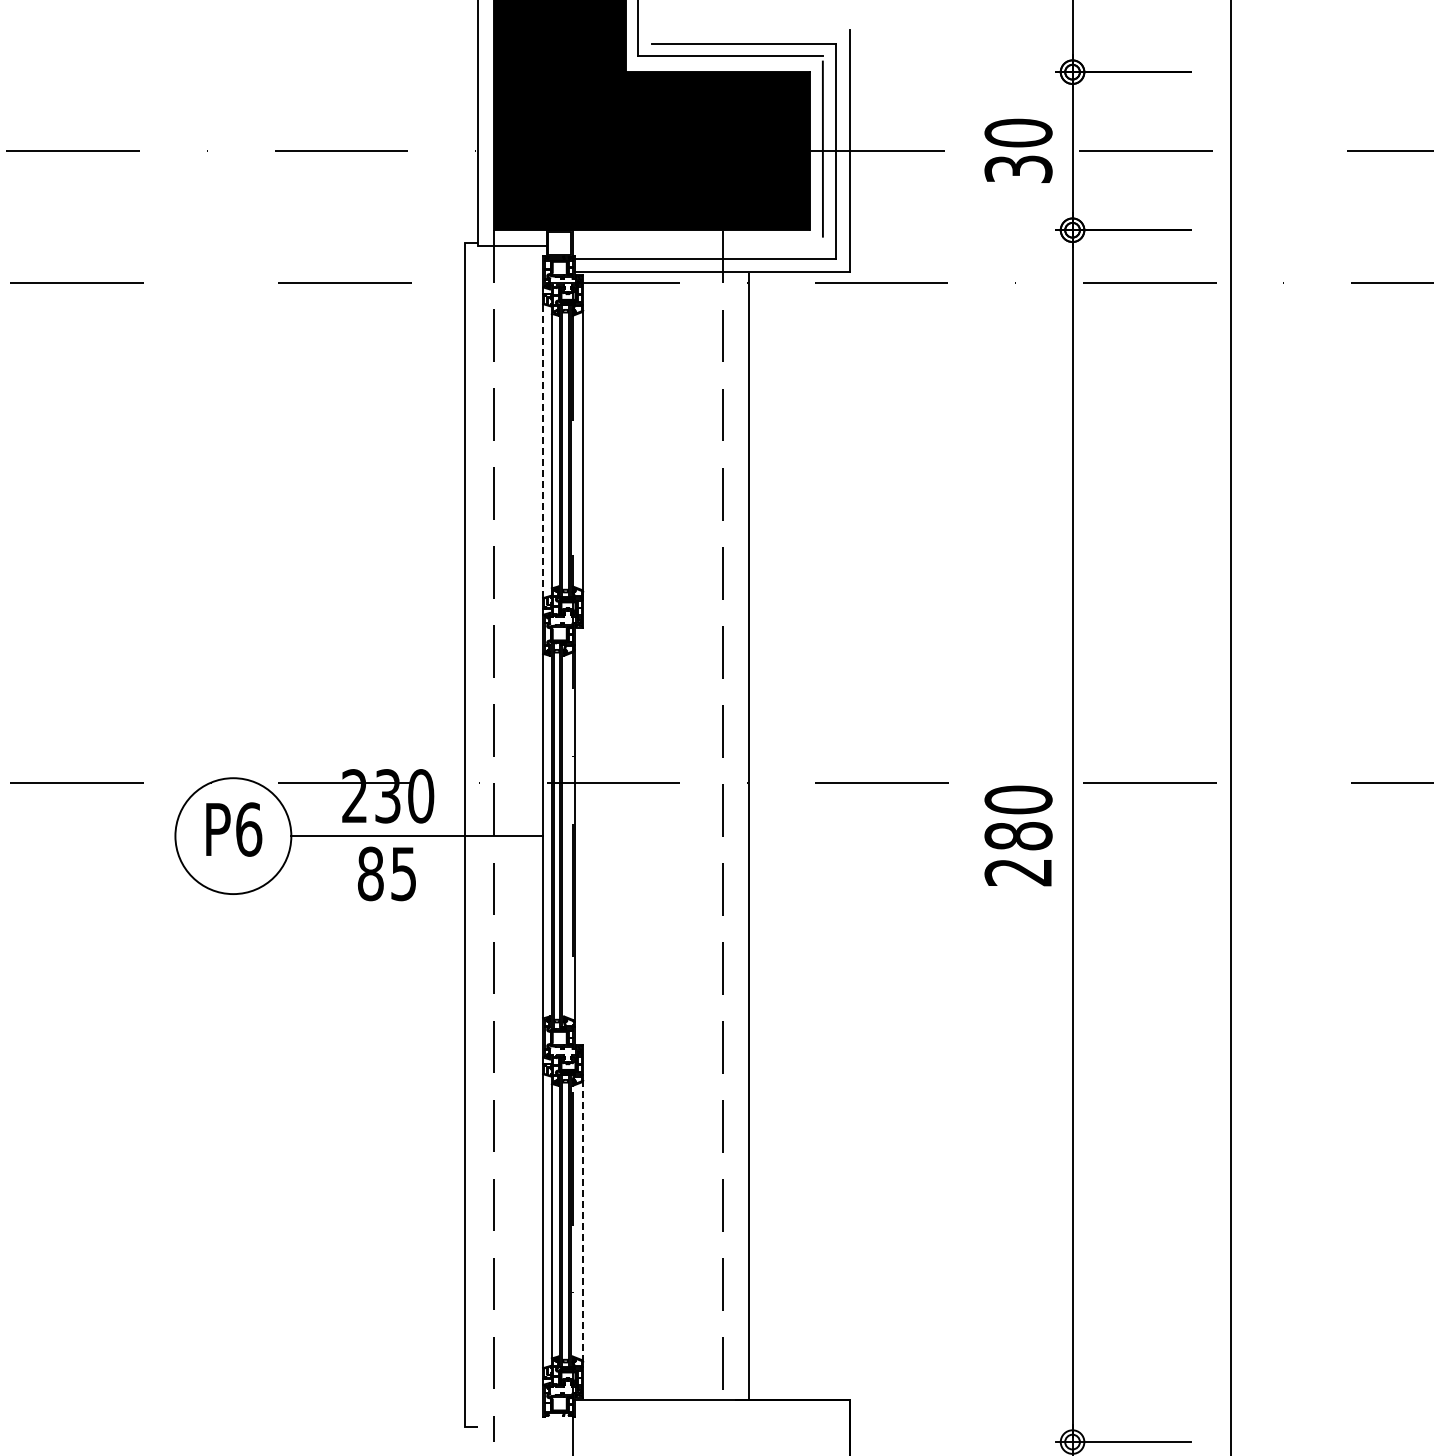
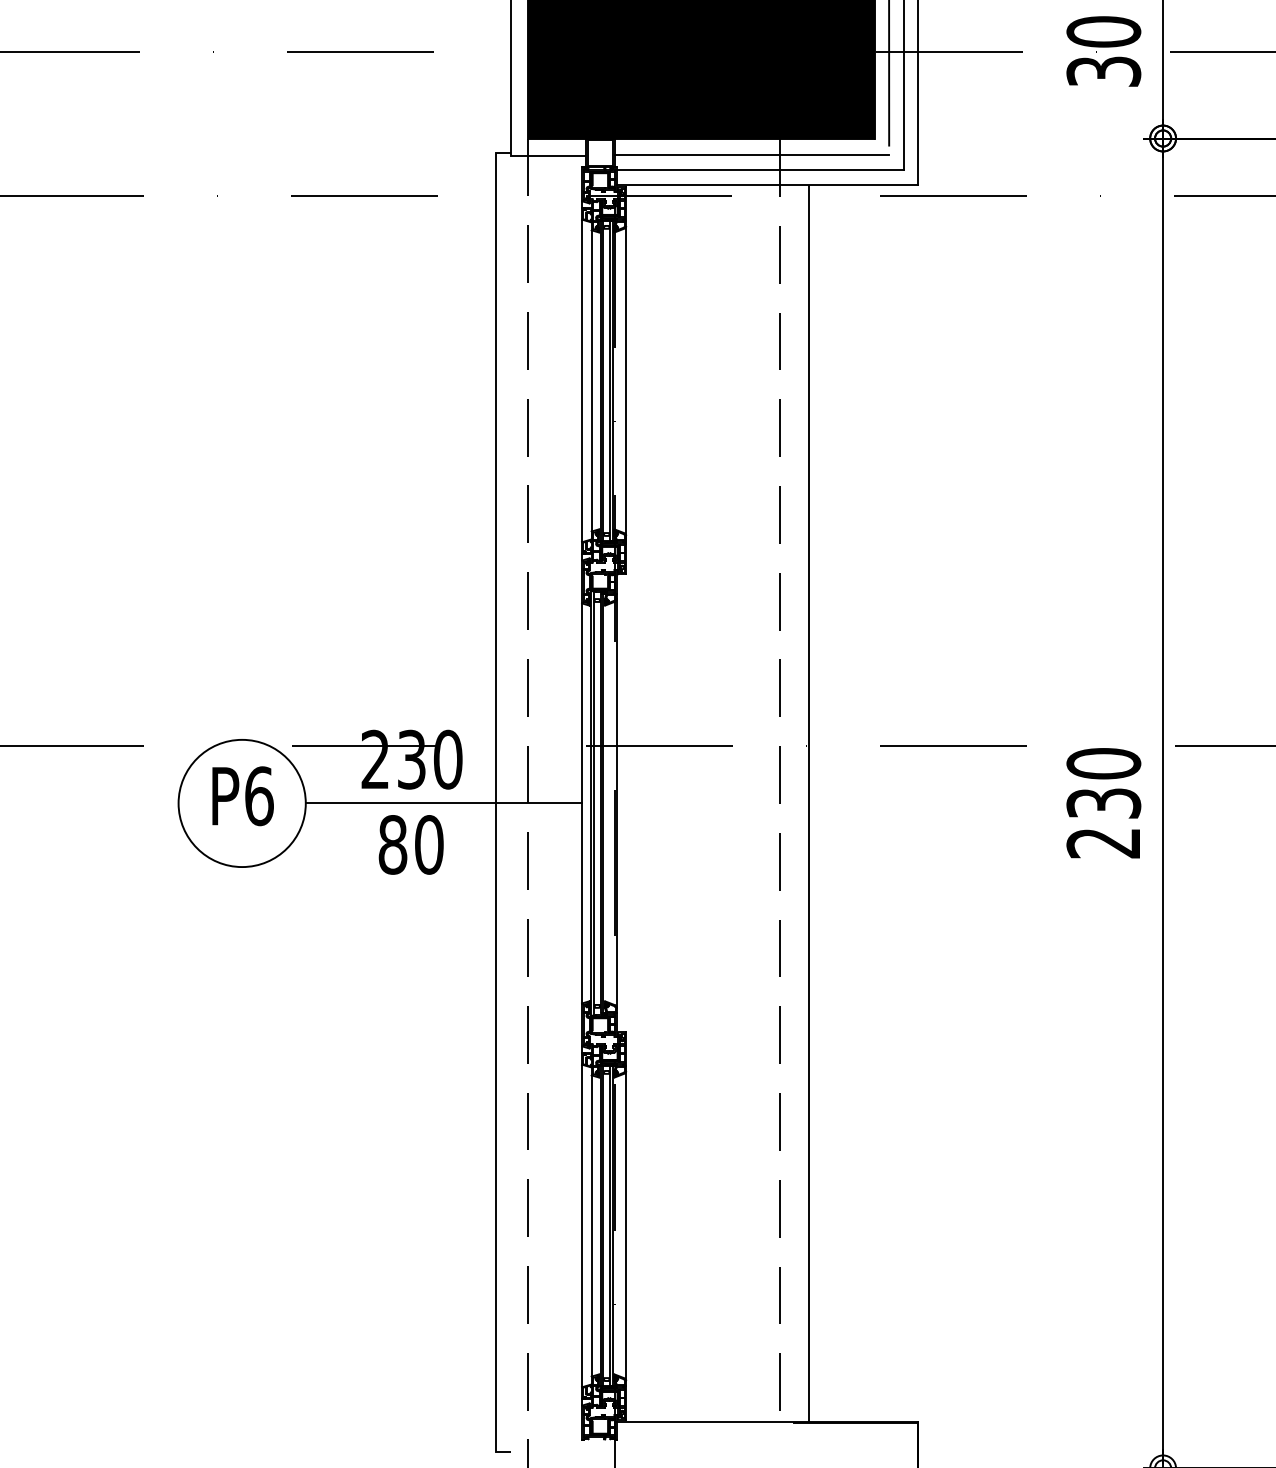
line: (697, 245) -> (751, 155), added
line: (543, 450) -> (582, 380), dashed -> solid
text: (1018, 836) -> (1103, 803), 280 -> 230
text: (403, 873) -> (428, 844), 85 -> 80
line: (583, 1220) -> (626, 1225), dashed -> solid

